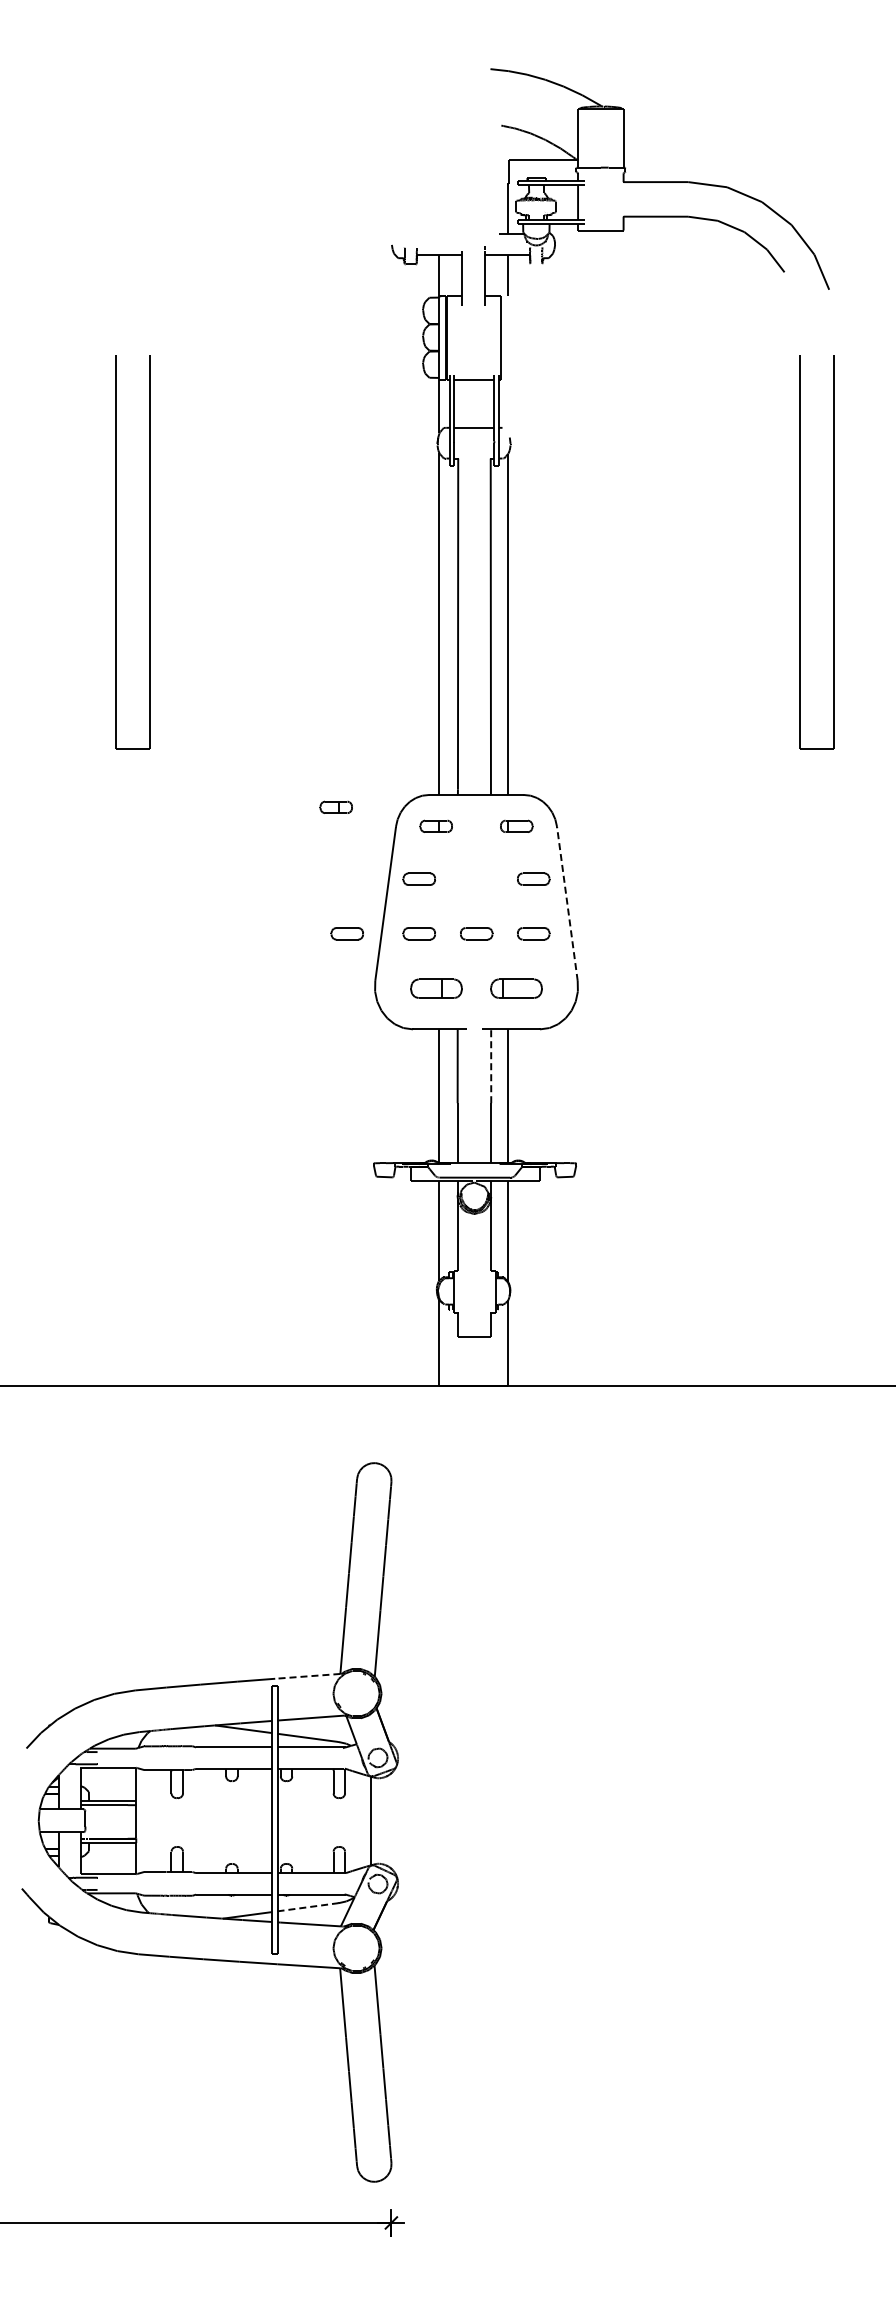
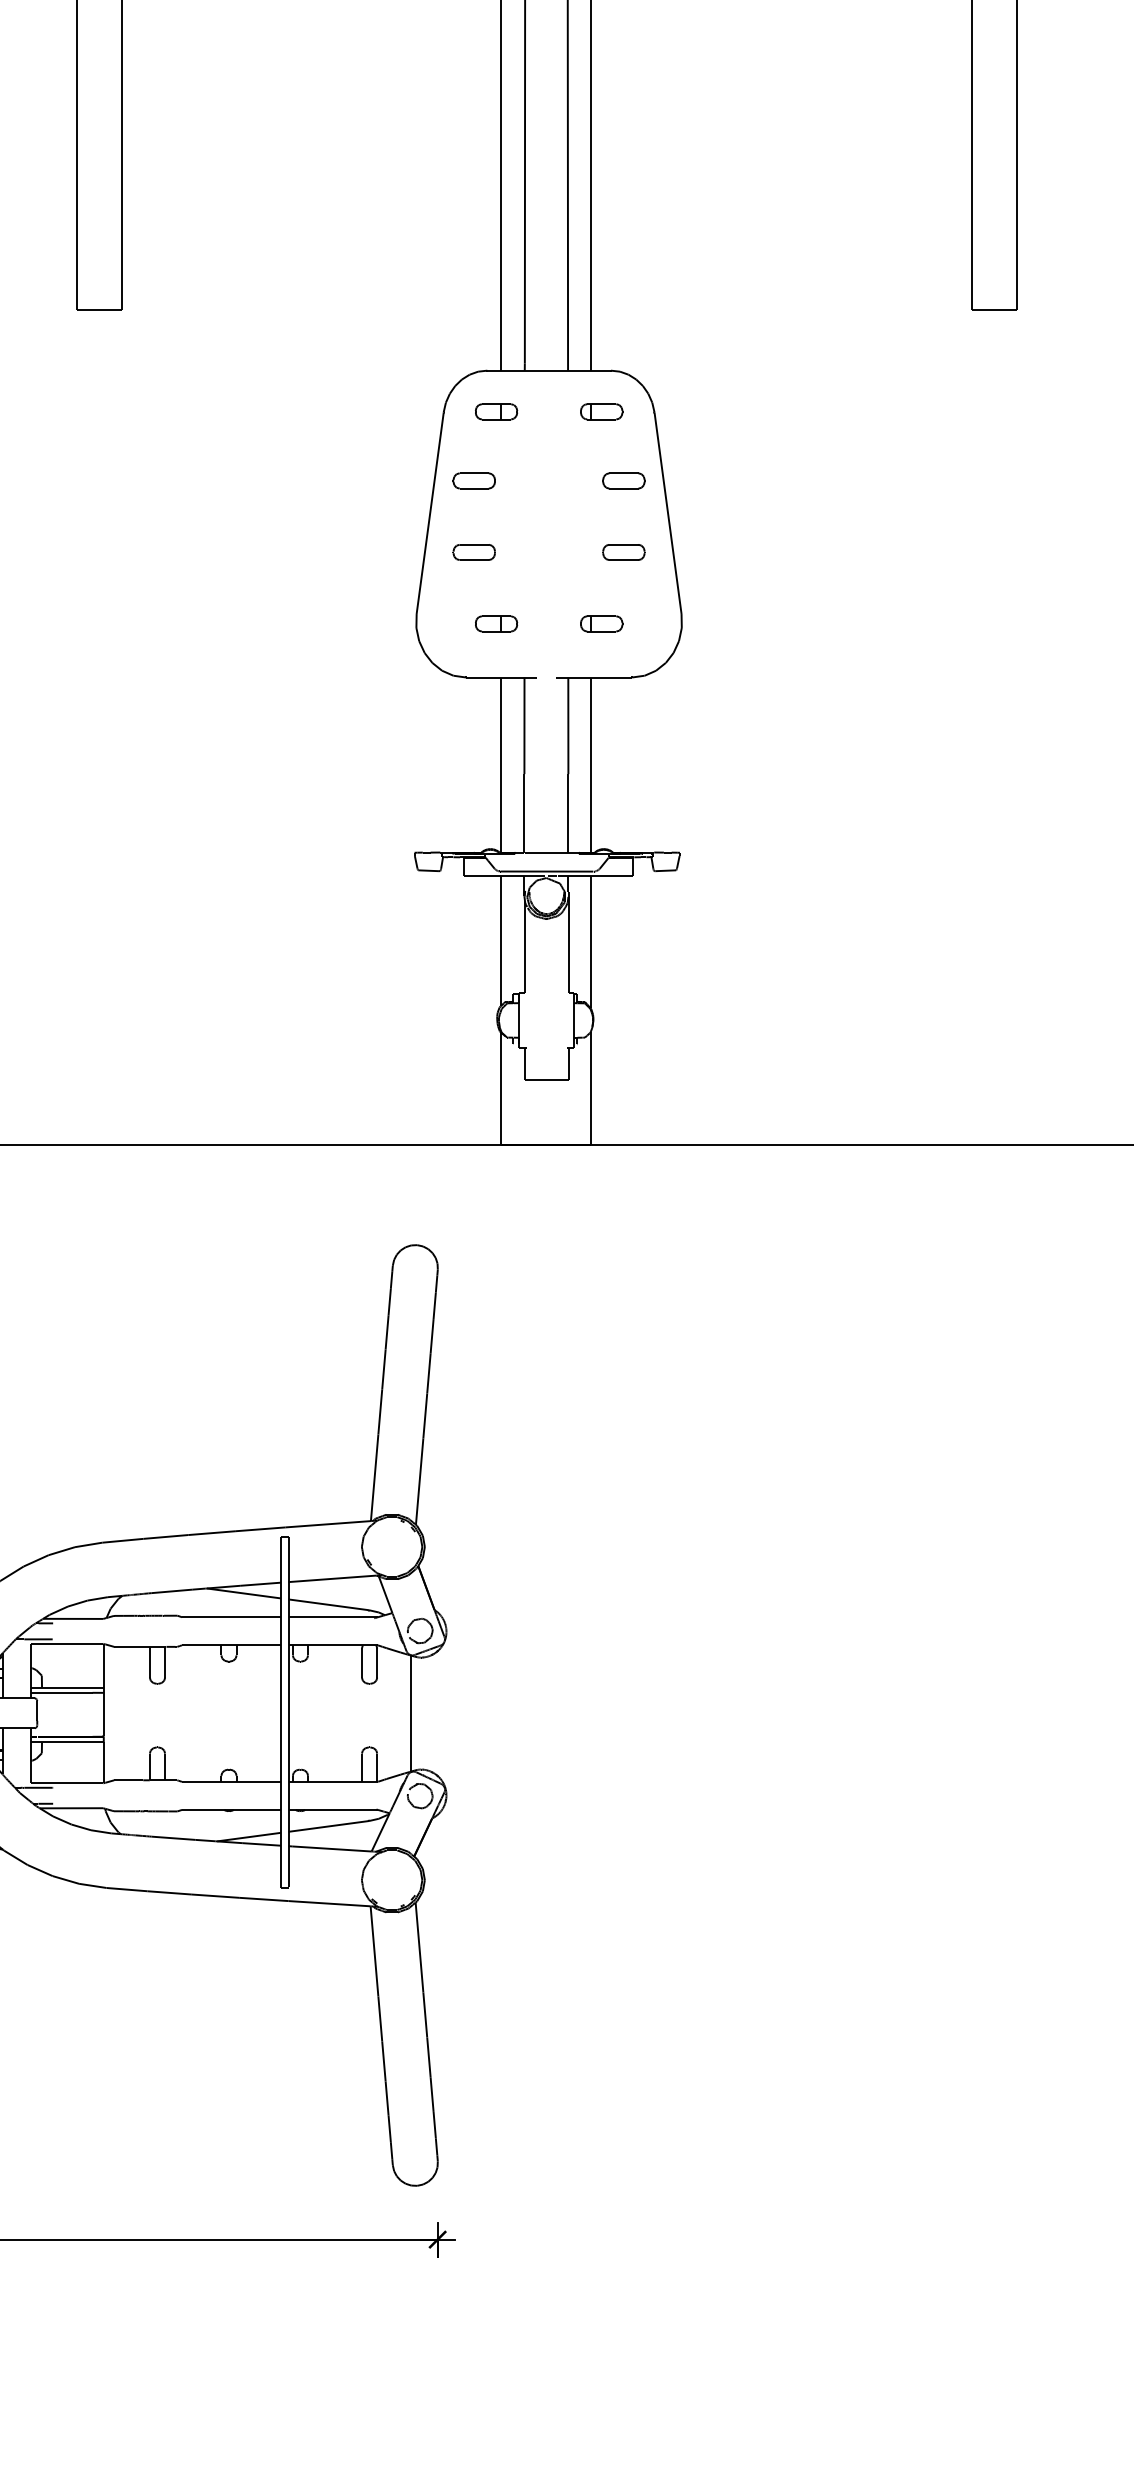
part: (335, 806) -> (364, 385), removed
line: (567, 903) -> (668, 512), dashed -> solid
part: (346, 933) -> (378, 552), removed
part: (476, 933) -> (549, 552), removed
part: (435, 987) -> (495, 622), size x0.62
part: (516, 987) -> (601, 622), size x0.62
line: (491, 1066) -> (568, 726), dashed -> solid
line: (307, 1676) -> (327, 1524), dashed -> solid
line: (308, 1907) -> (329, 1826), dashed -> solid

